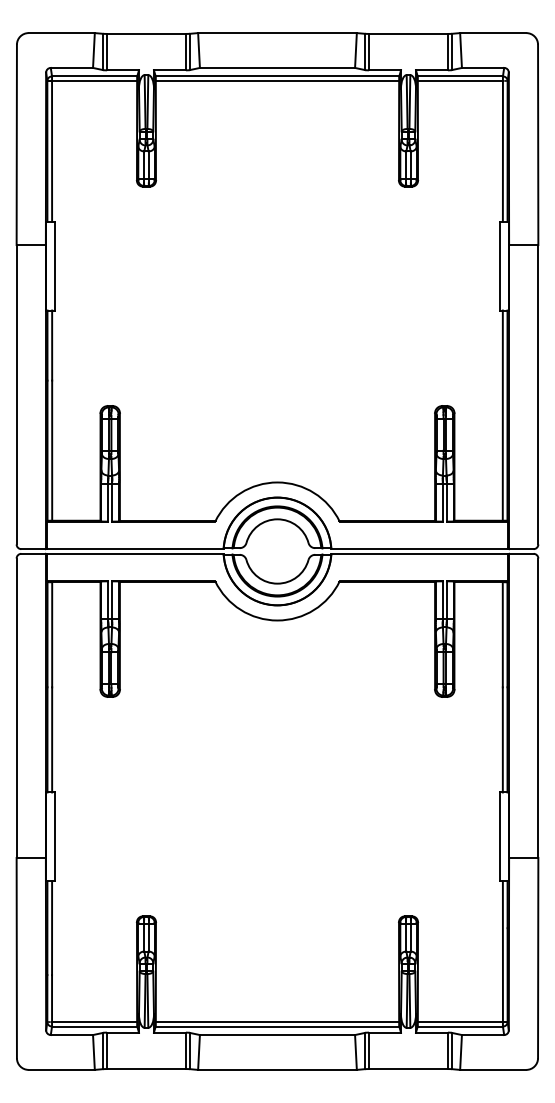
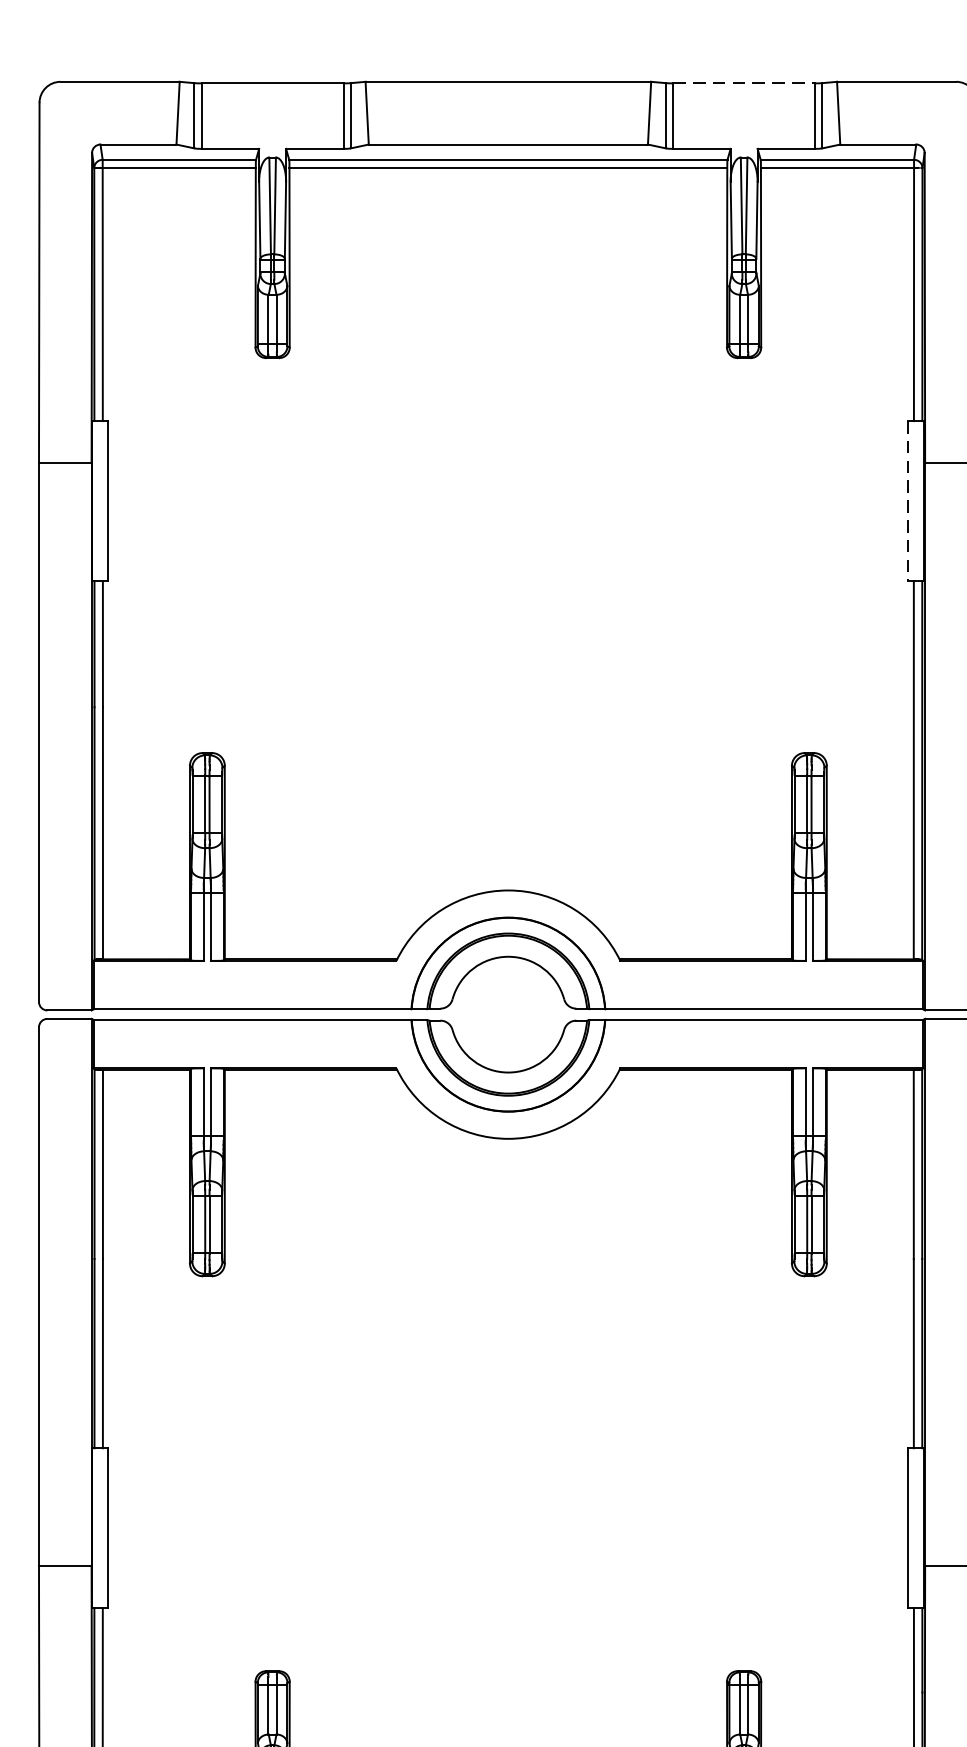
line: (409, 33) -> (745, 82), solid -> dashed
line: (499, 266) -> (907, 501), solid -> dashed

